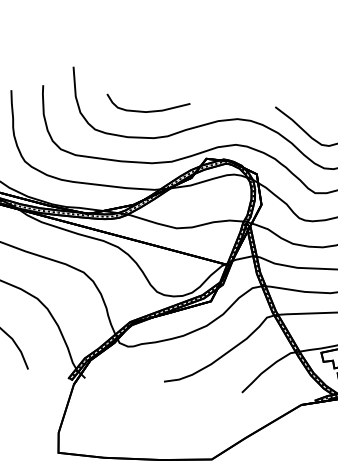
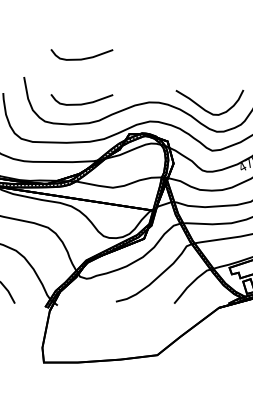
curve: (153, 50) -> (81, 58), added

